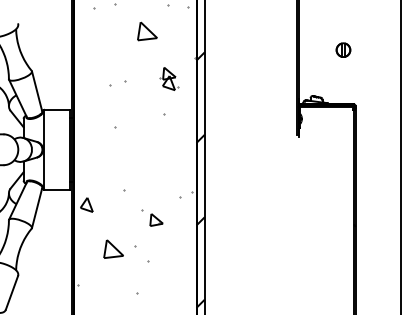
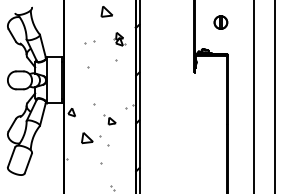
part: (343, 50) -> (220, 22), size x1.6

